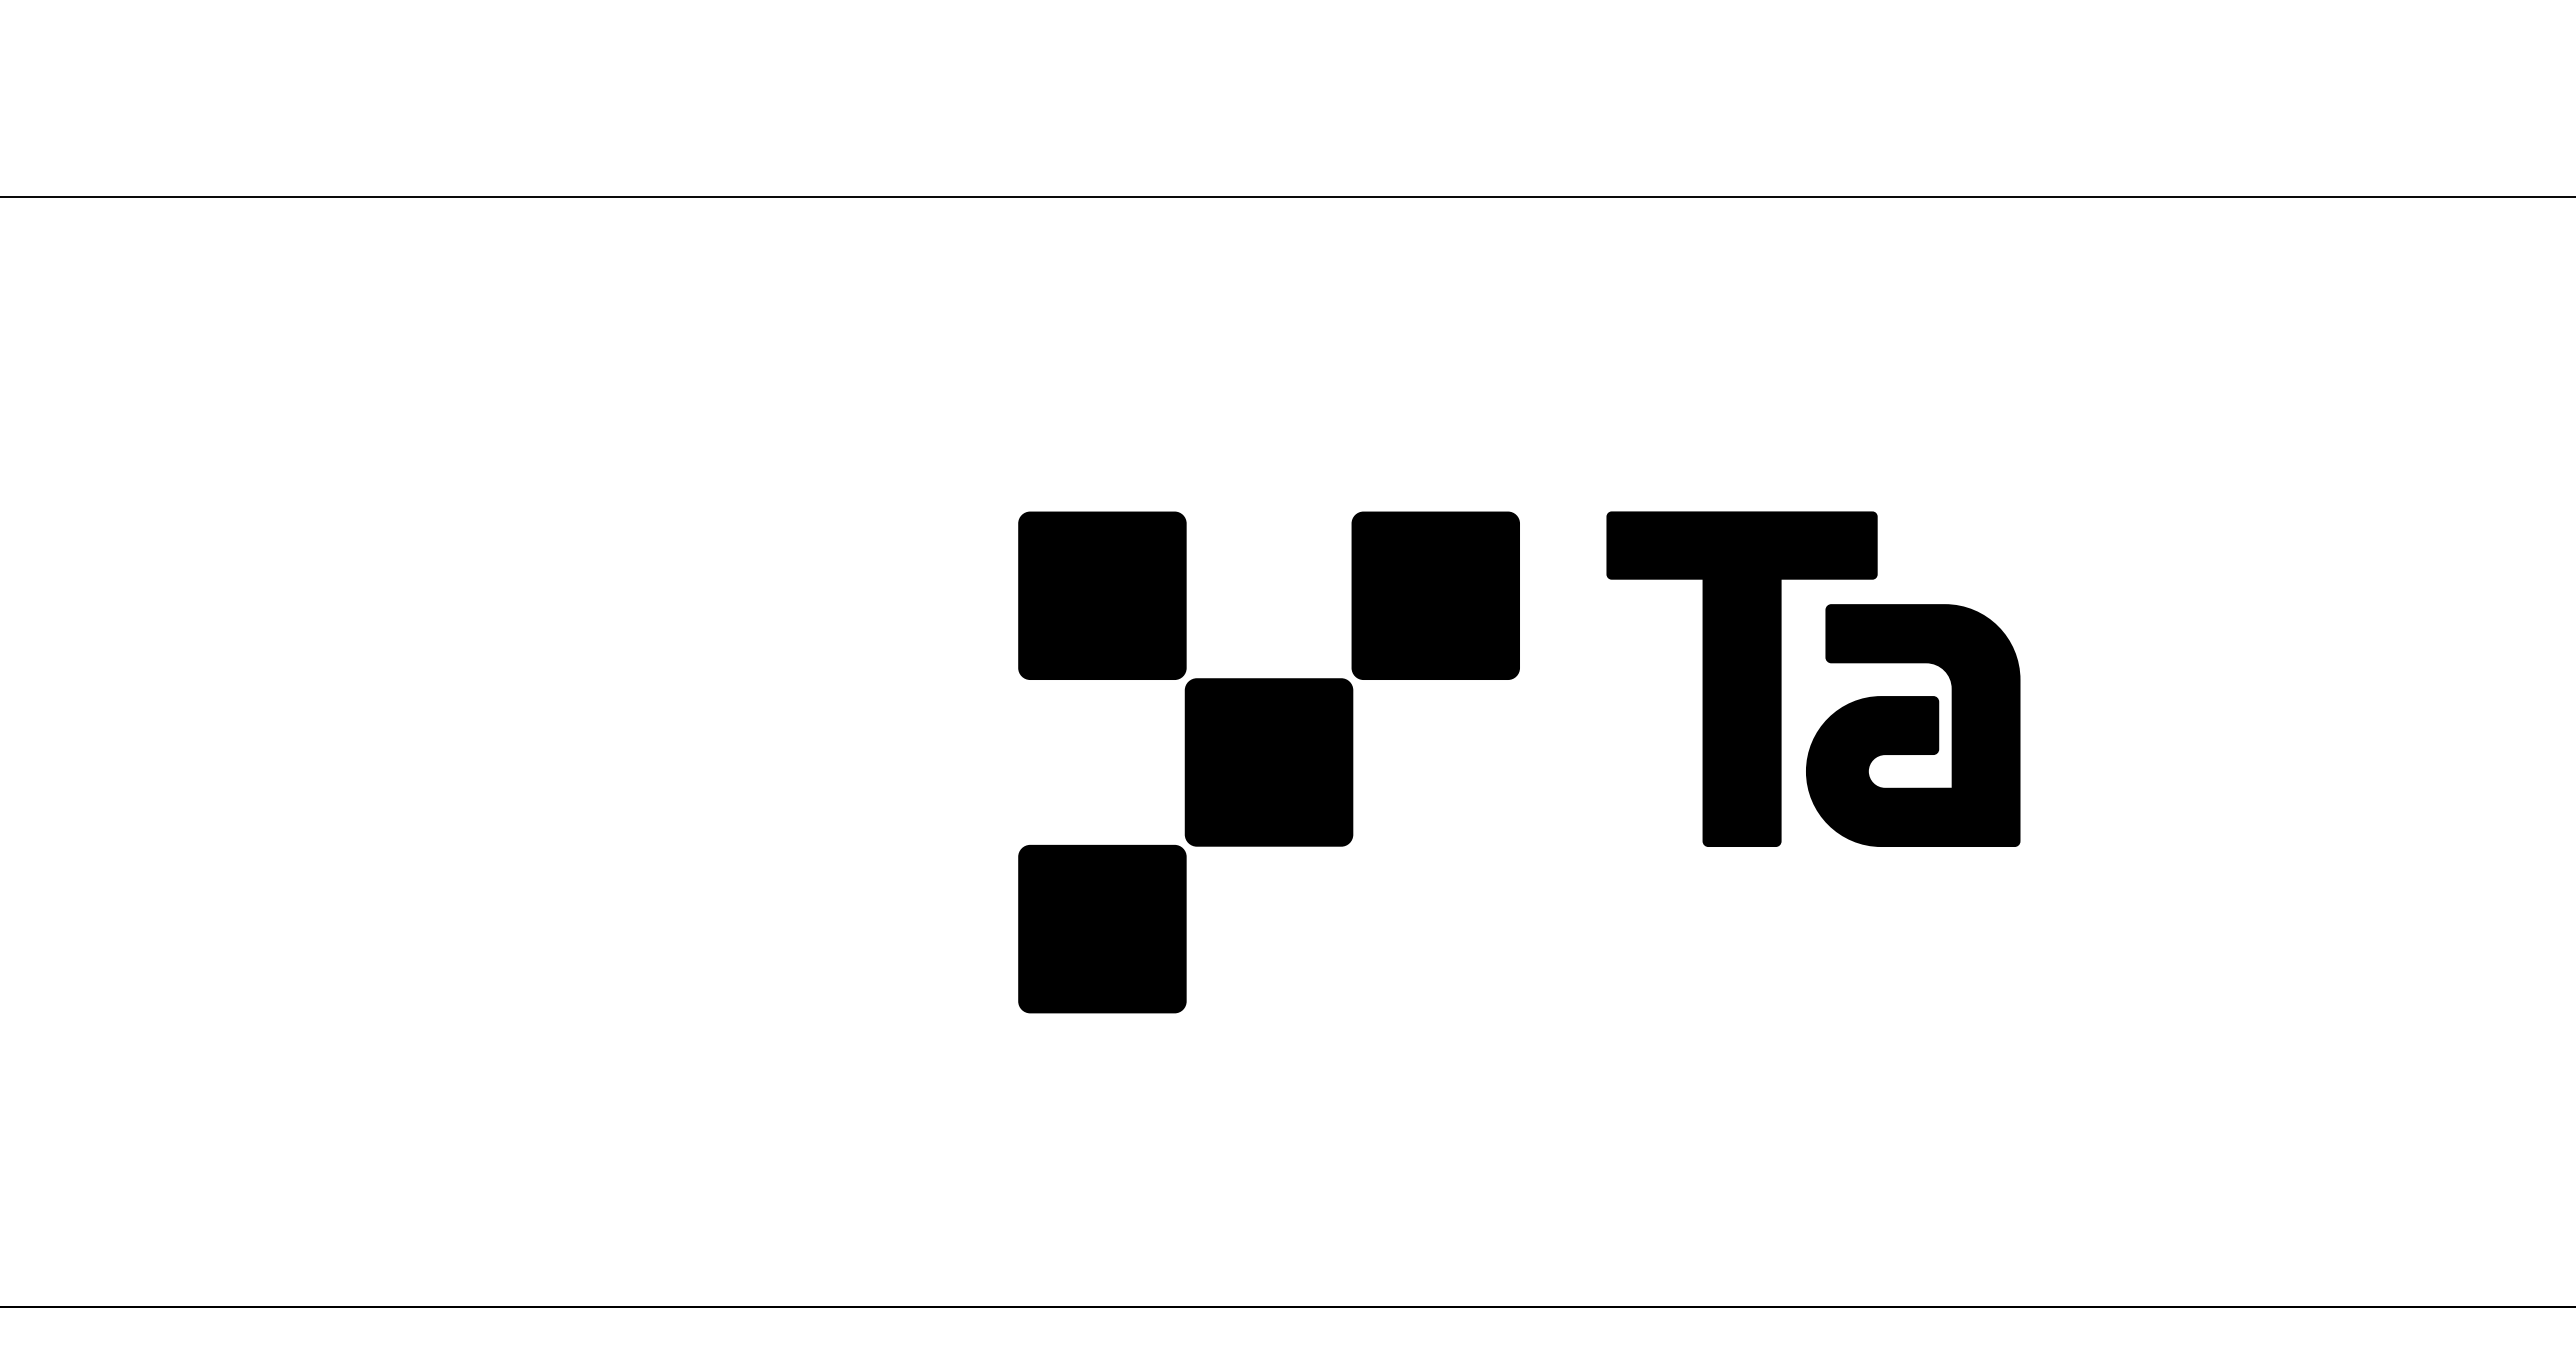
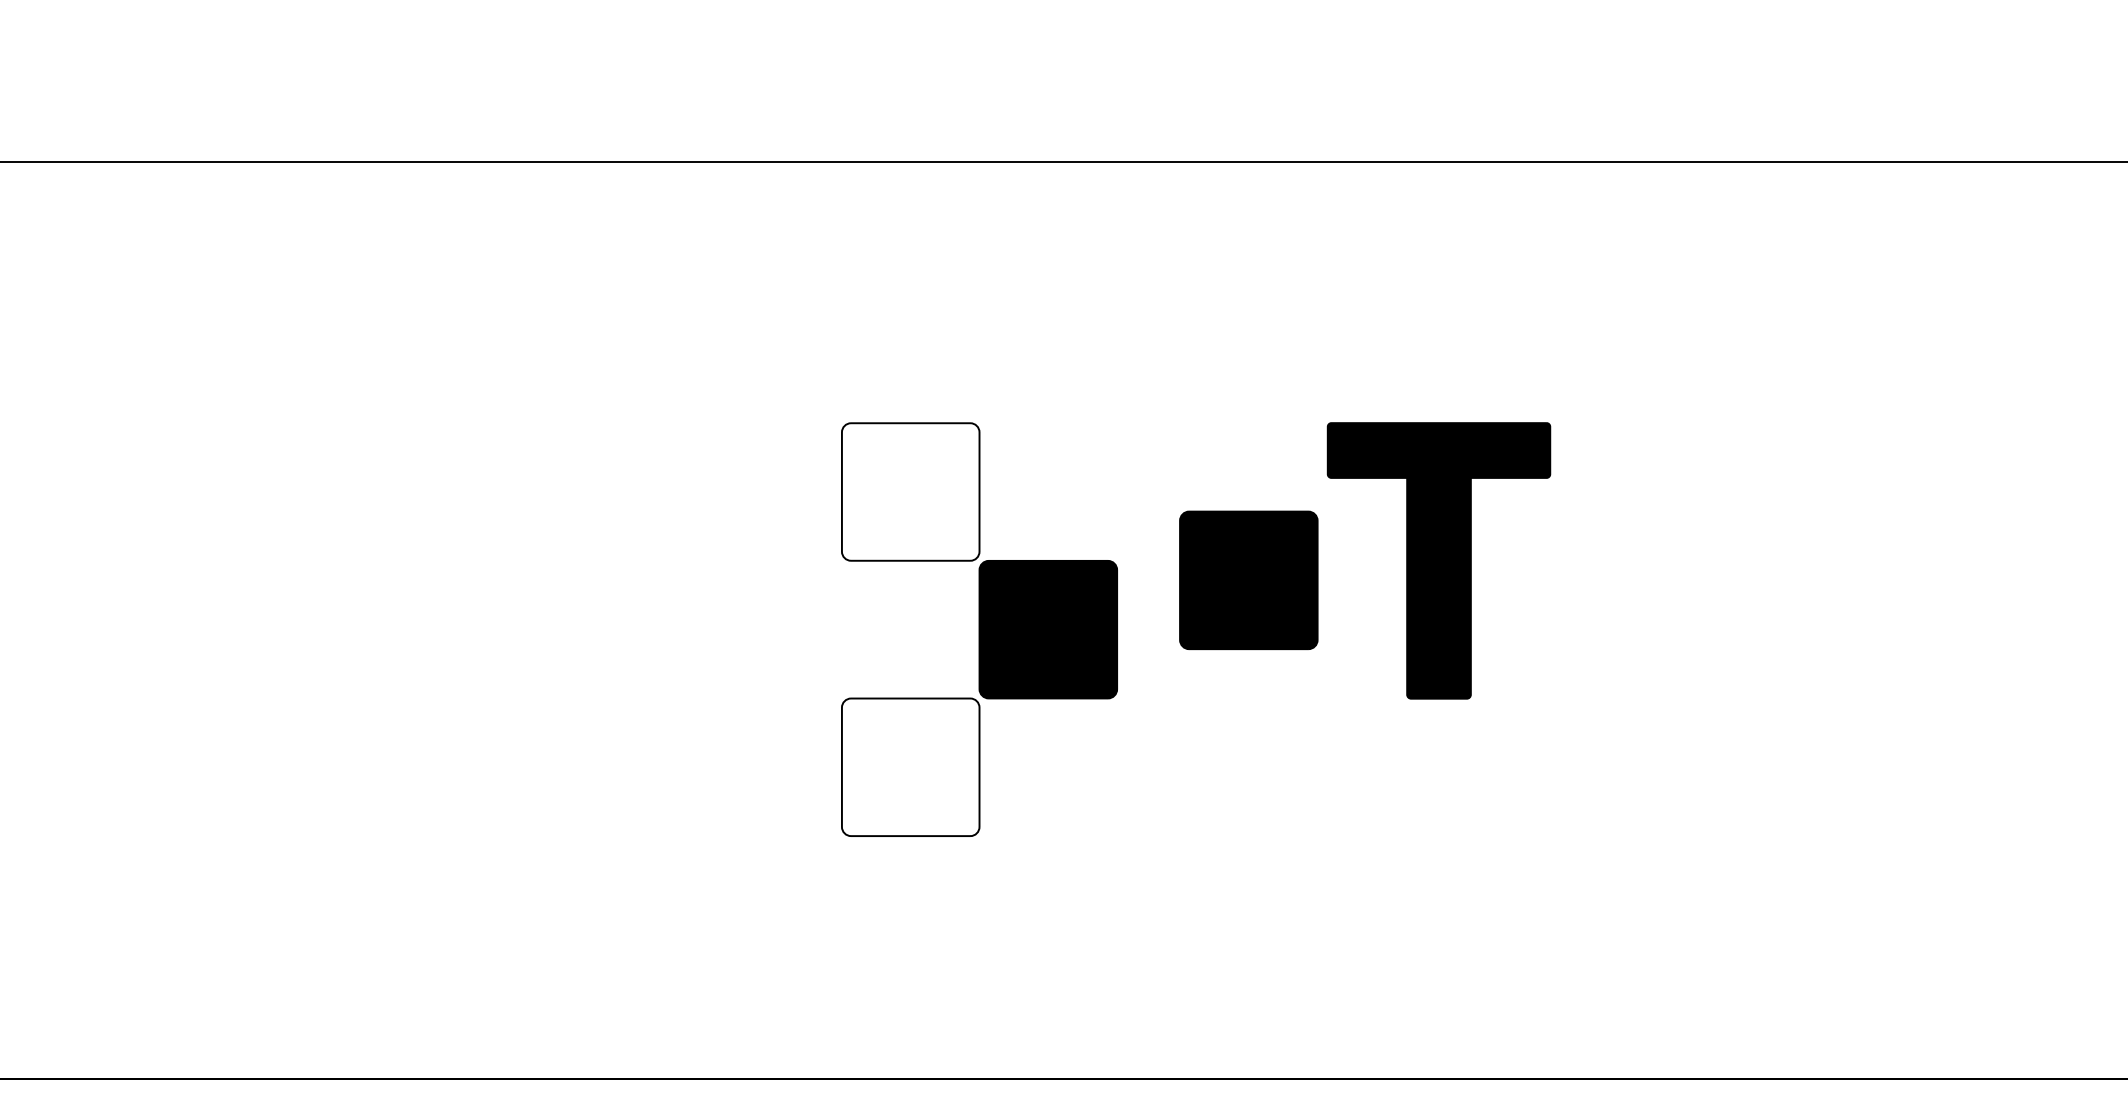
fill: (1102, 595) -> (910, 491), removed
part: (1435, 595) -> (1248, 580), moved
part: (1913, 725) -> (1580, 599), removed
fill: (1102, 928) -> (910, 766), removed

